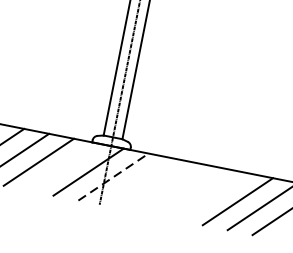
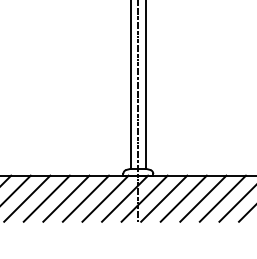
line: (63, 166) -> (105, 198), added
line: (113, 176) -> (144, 198), dashed -> solid
line: (138, 181) -> (164, 198), added
line: (162, 186) -> (183, 198), added
line: (188, 191) -> (203, 198), added
line: (212, 196) -> (222, 198), added

